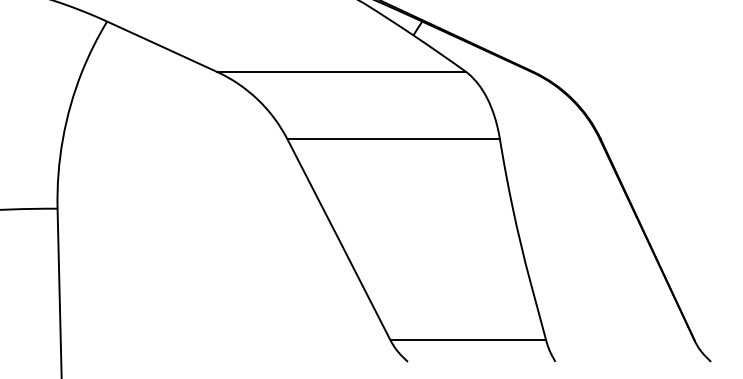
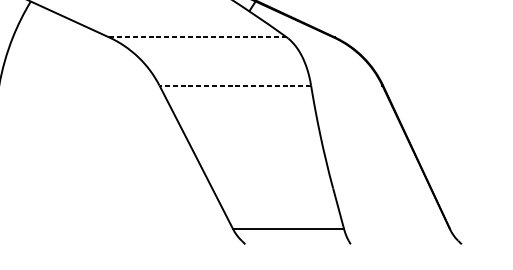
line: (342, 71) -> (198, 37), solid -> dashed
line: (393, 139) -> (235, 85), solid -> dashed

